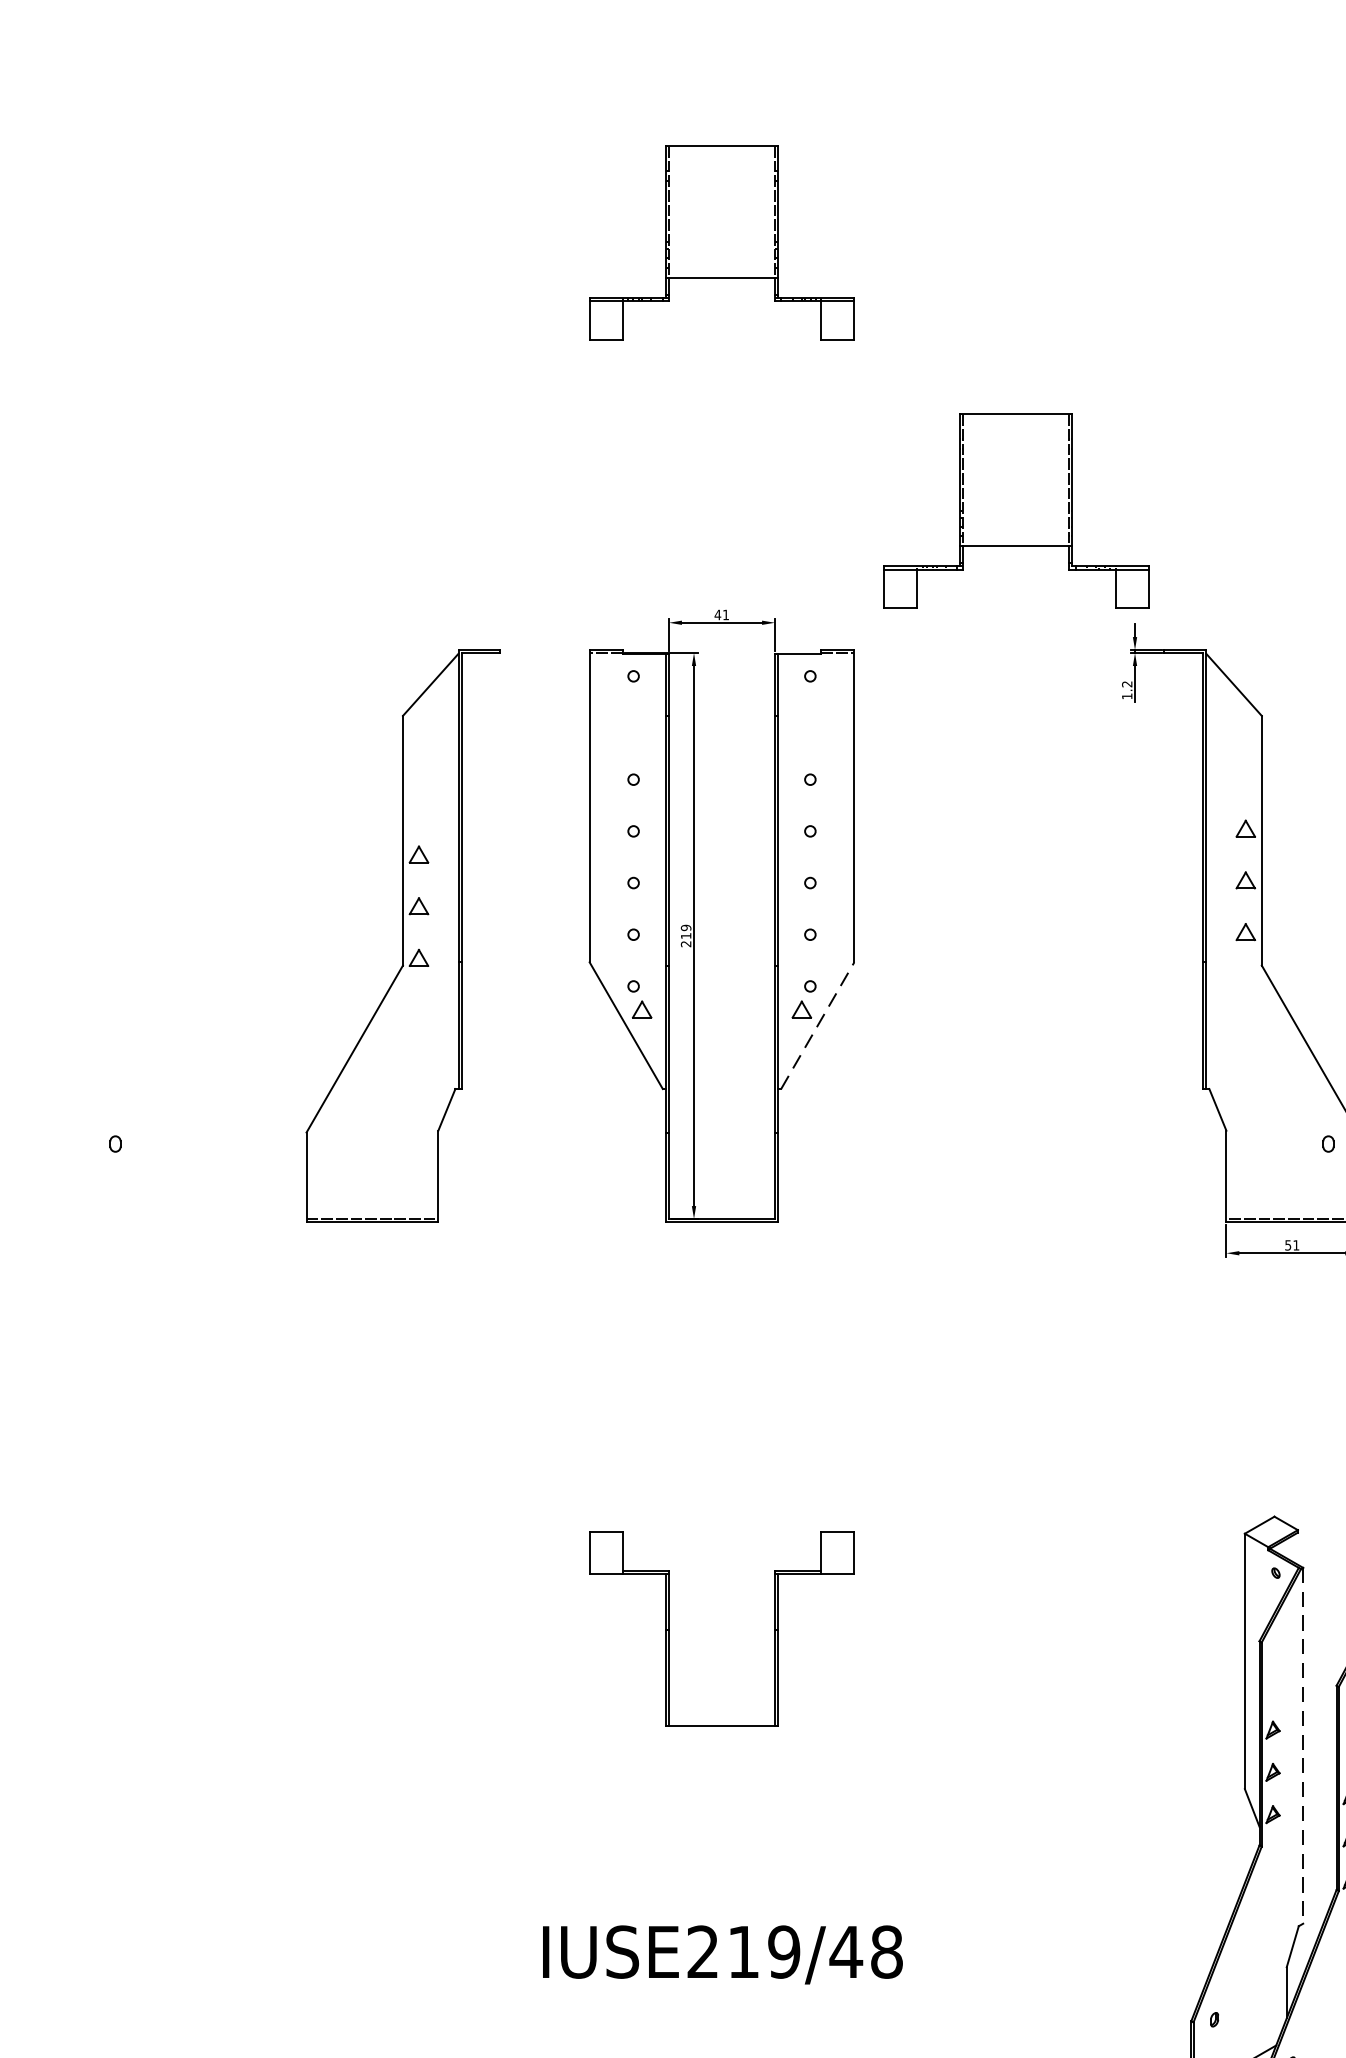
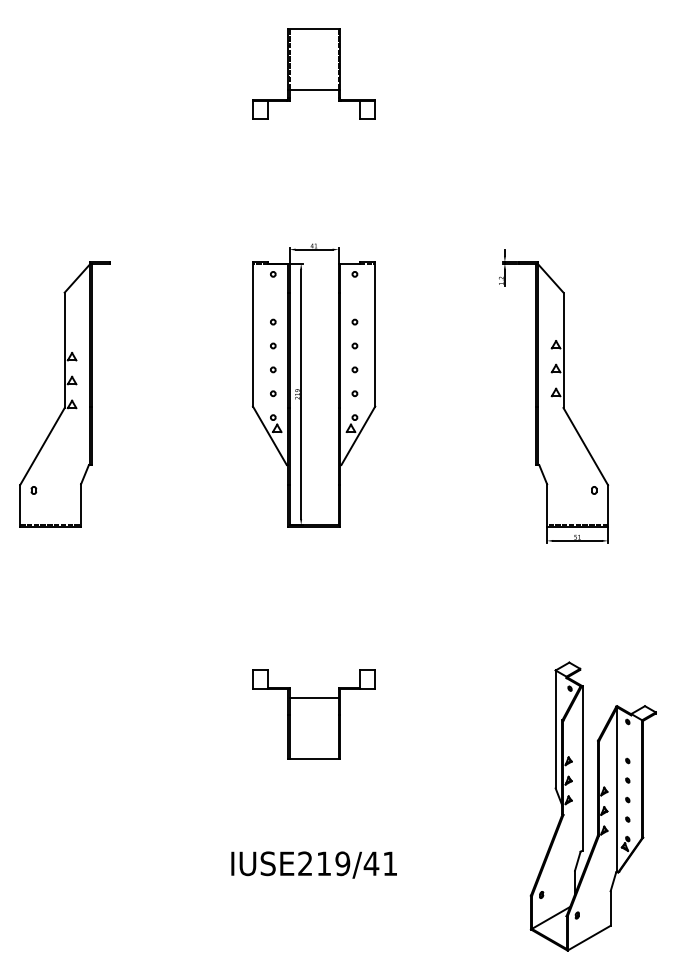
part: (1015, 509) -> (449, 197), removed
part: (402, 936) -> (64, 394), moved
line: (818, 1025) -> (358, 435), dashed -> solid
line: (720, 1594) -> (313, 698), added
line: (1302, 1745) -> (582, 768), dashed -> solid
text: (887, 1951) -> (390, 863), IUSE219/48 -> IUSE219/41

